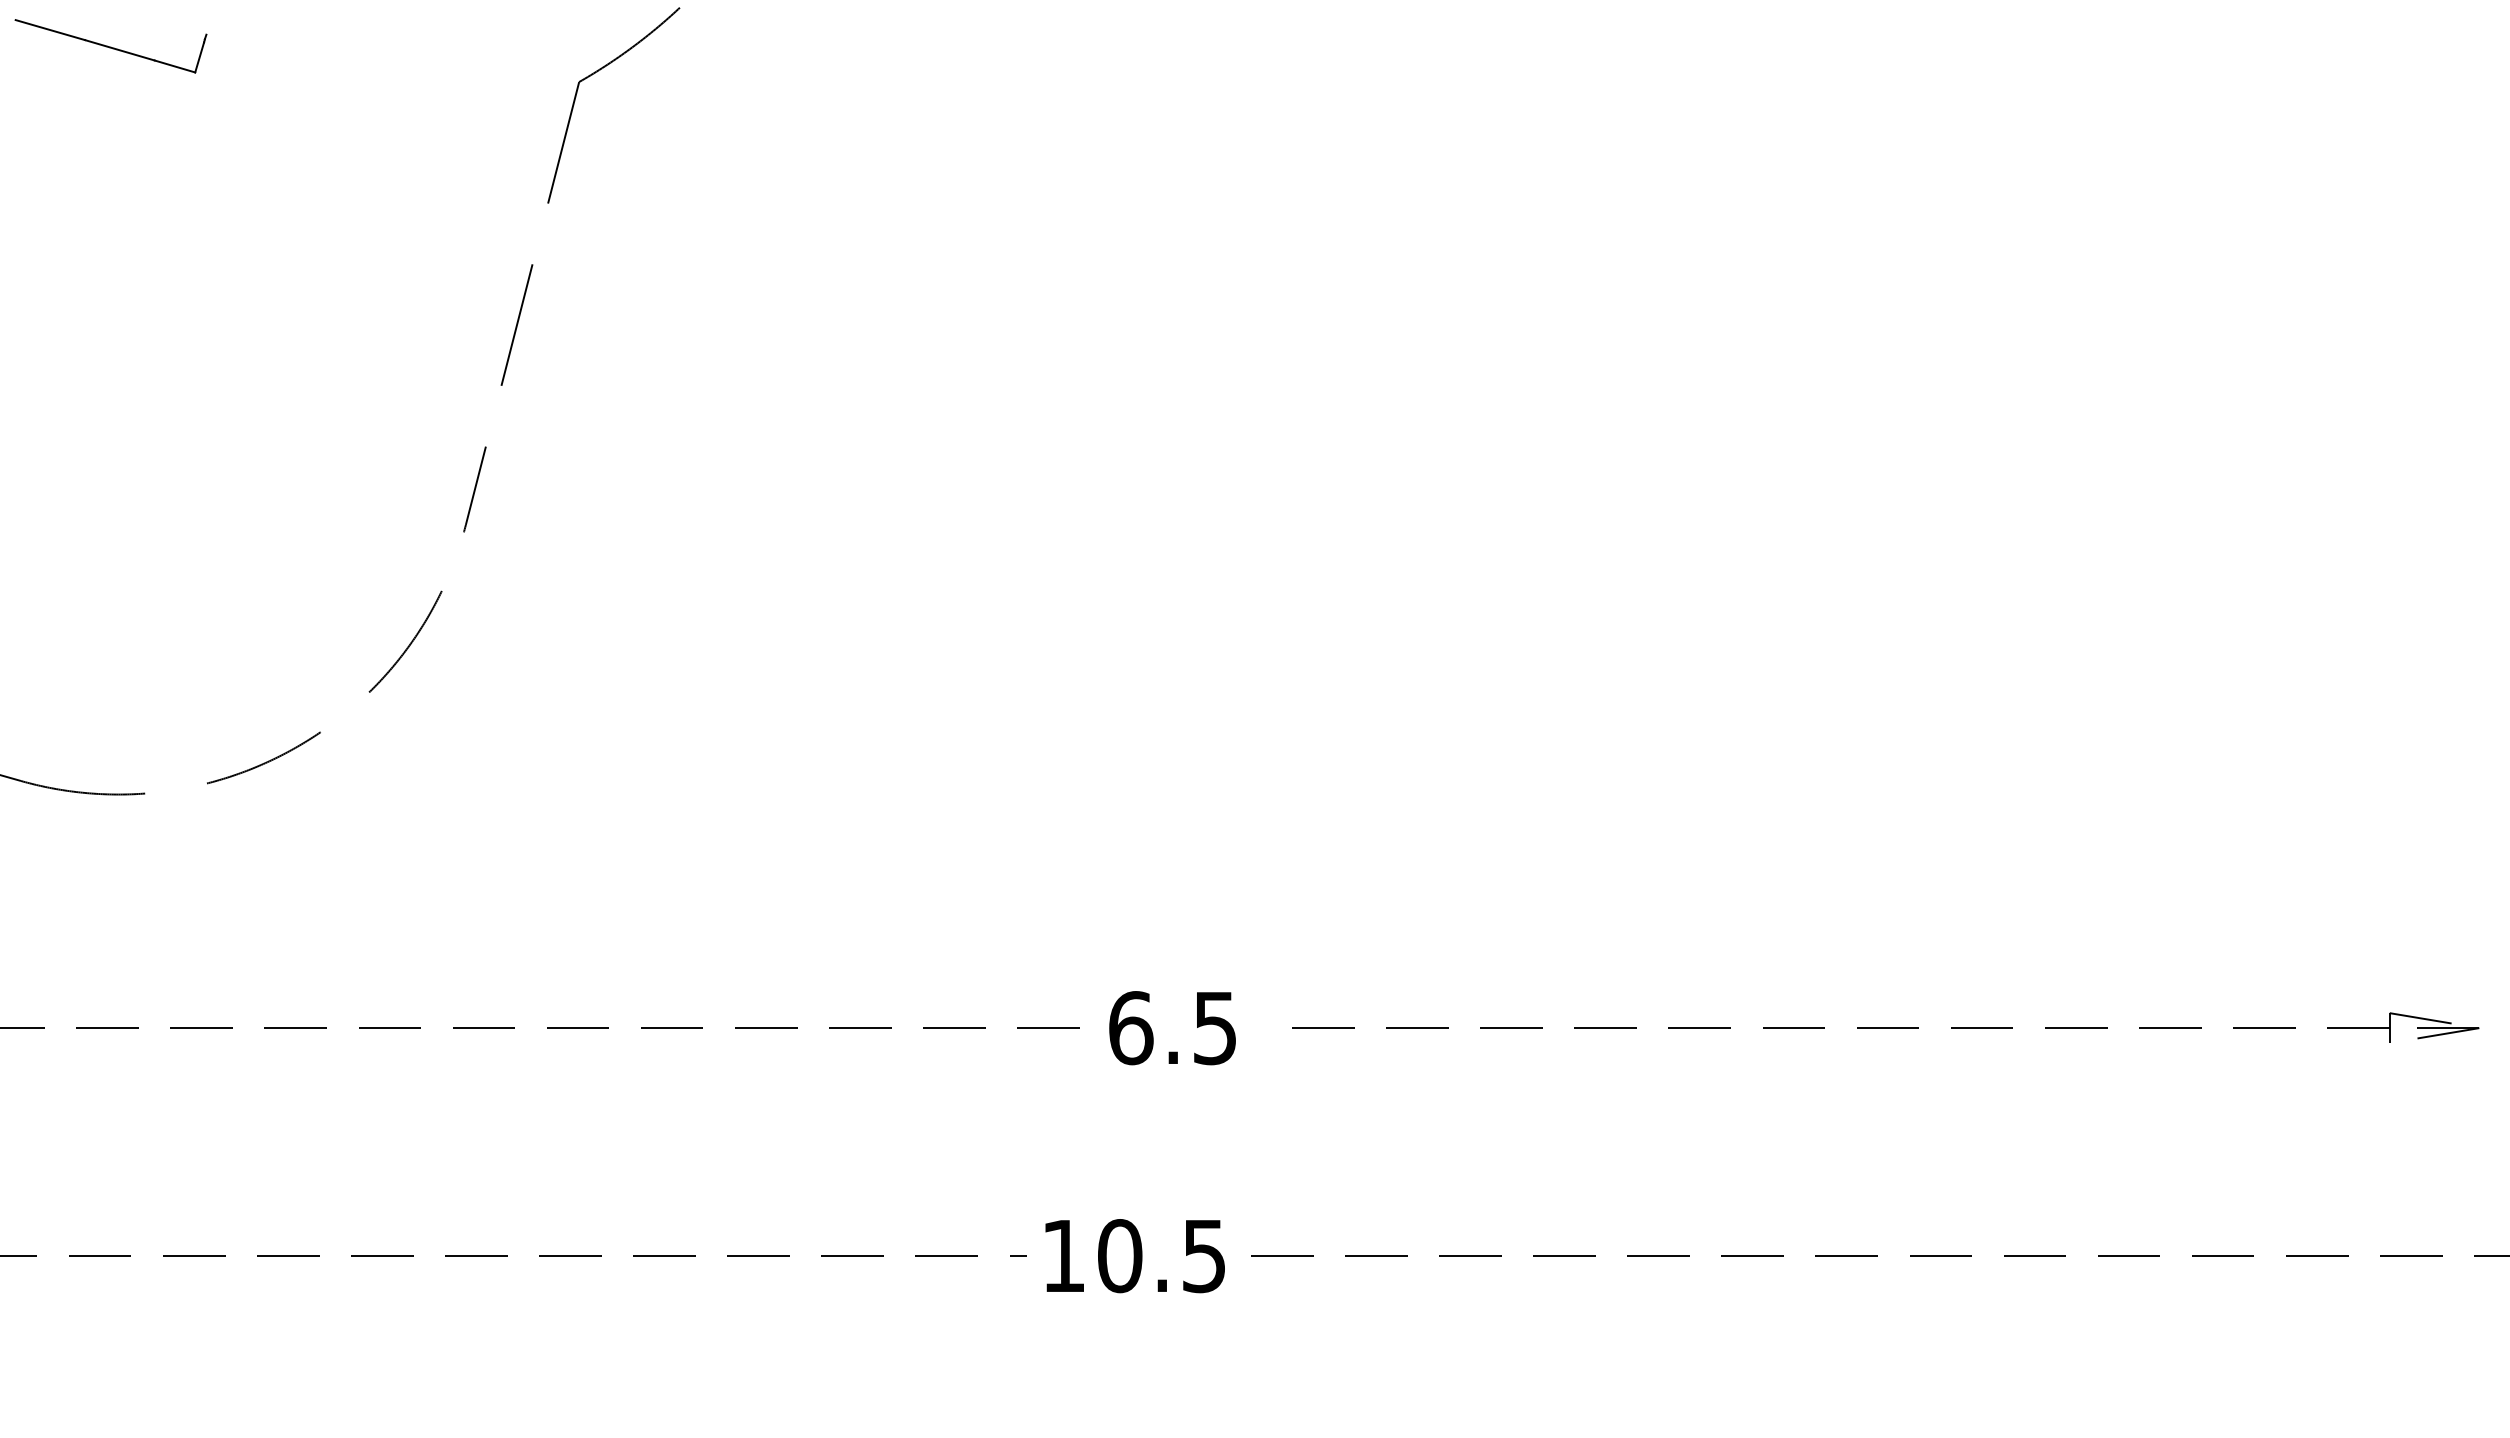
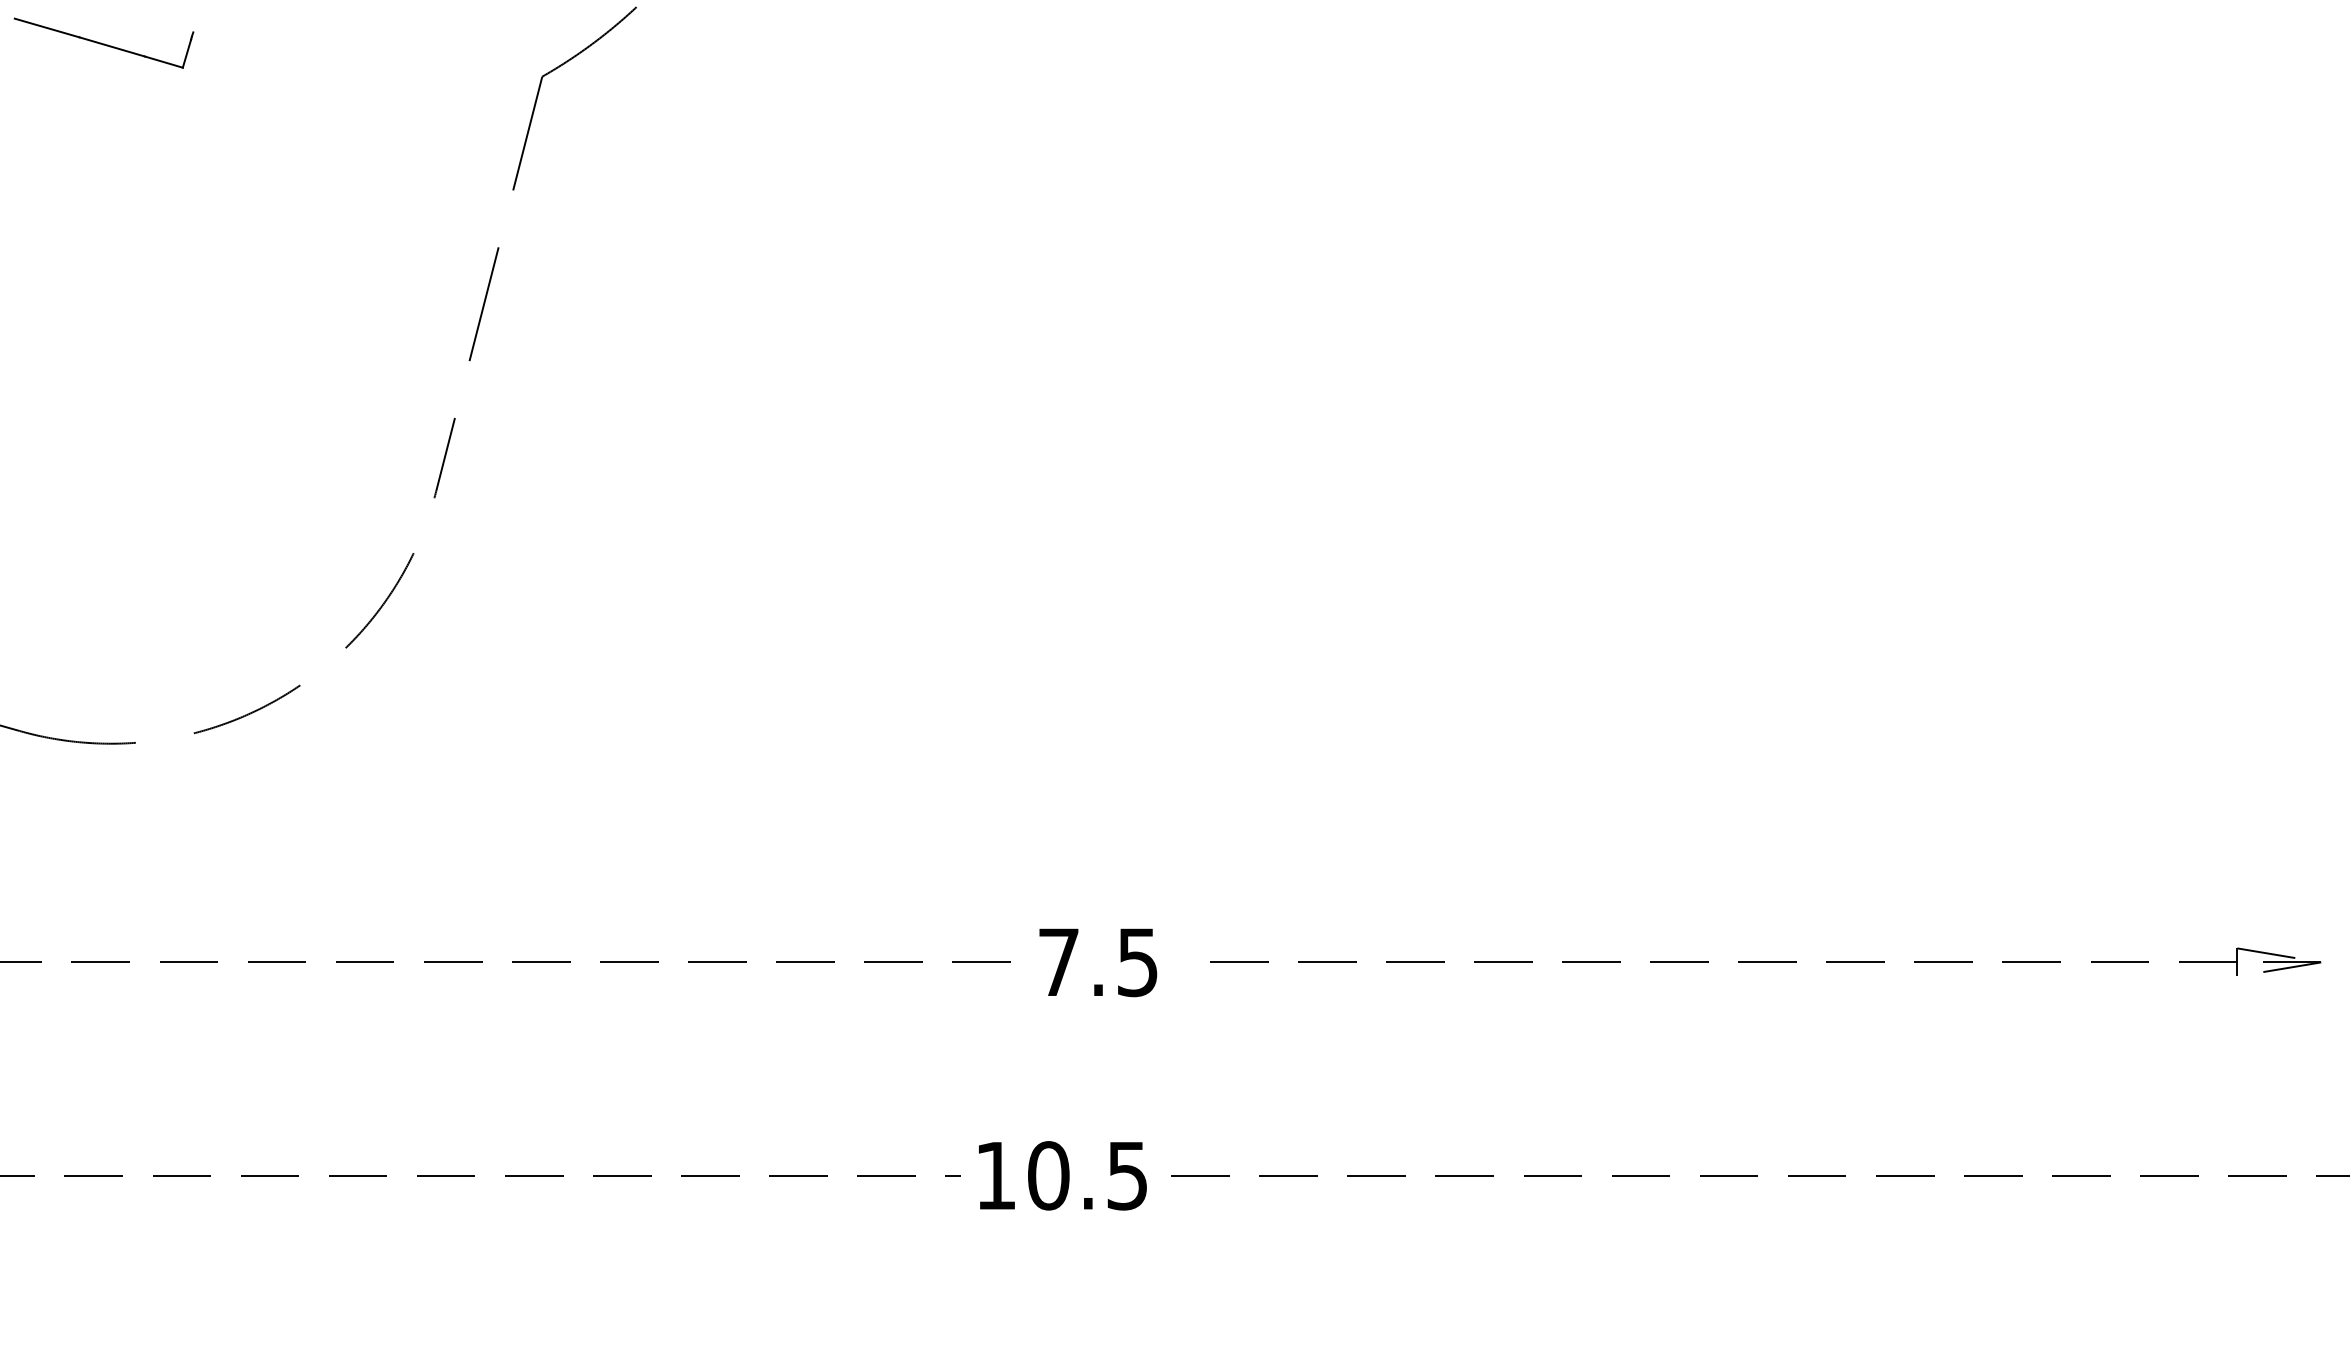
text: (1131, 1028) -> (1059, 962), 6.5 -> 7.5

